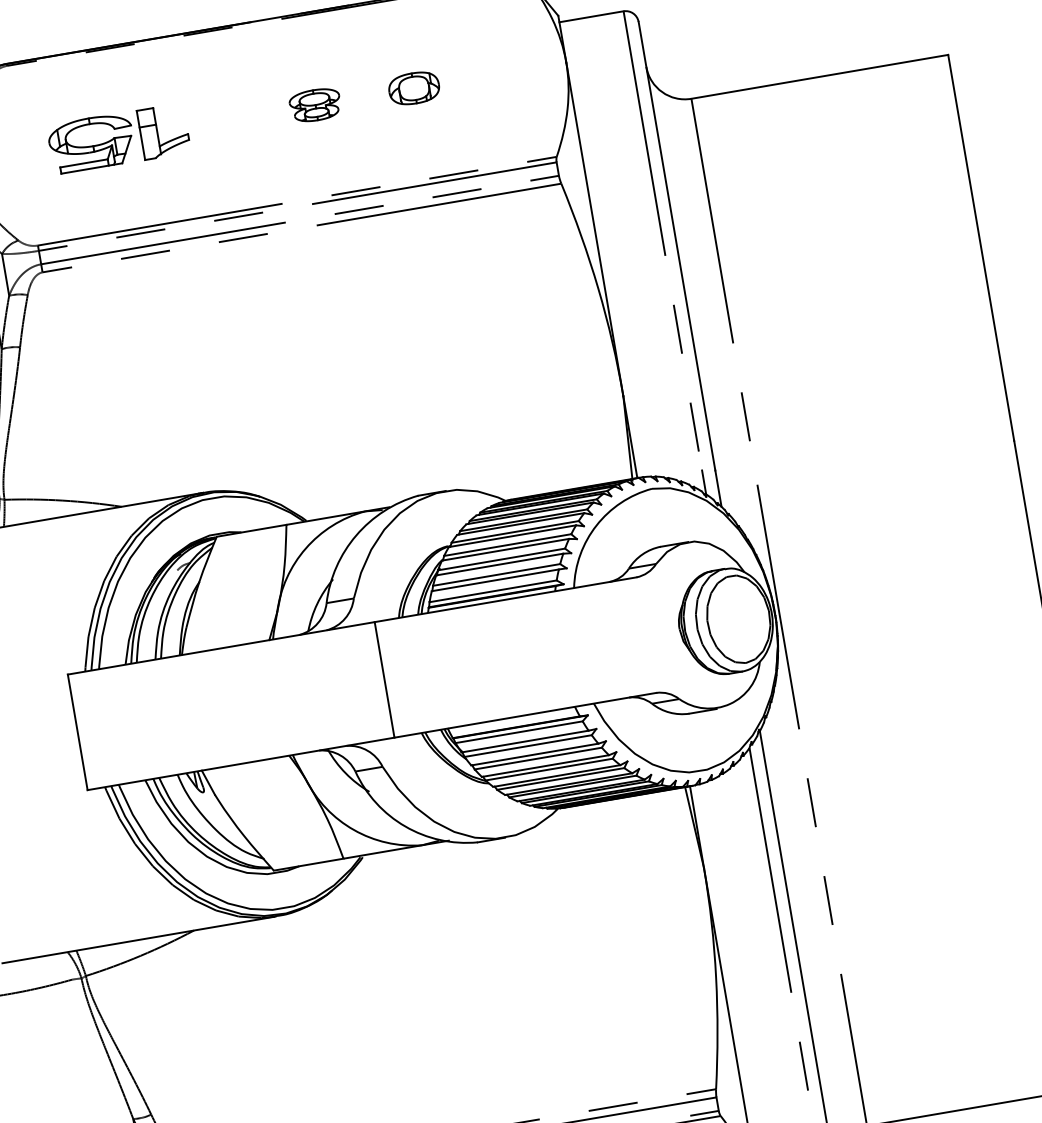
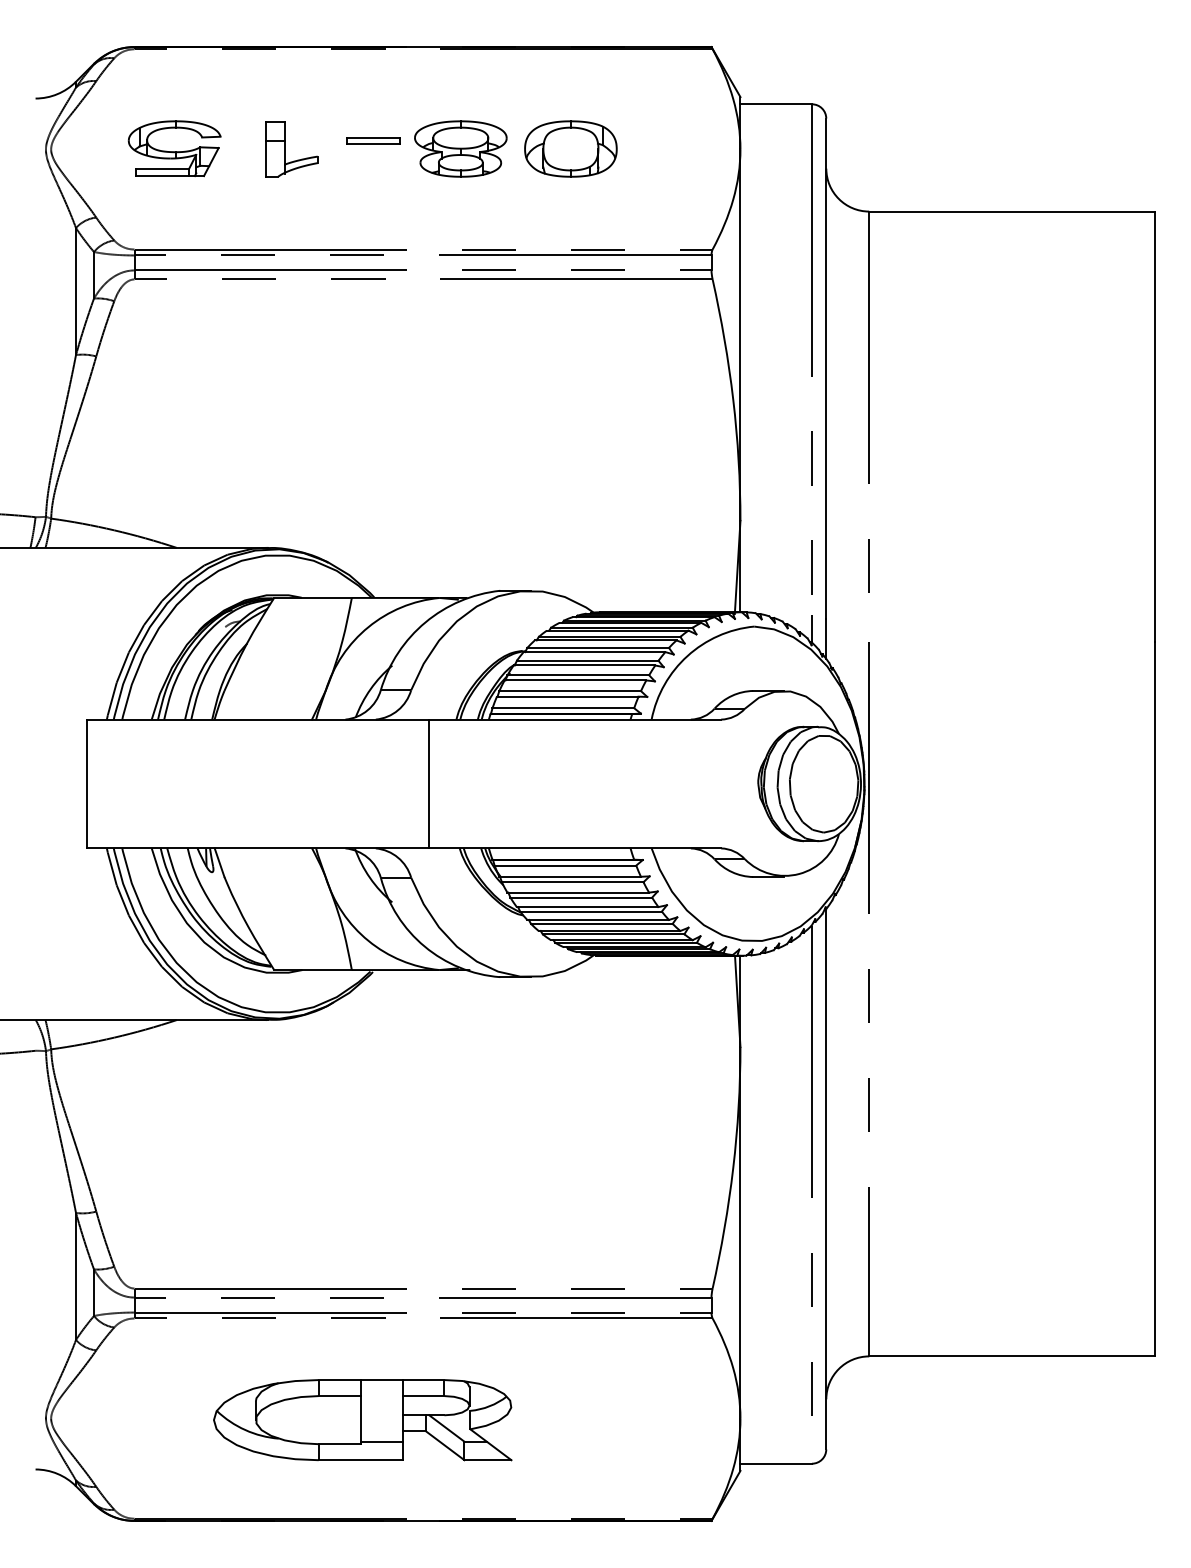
part: (413, 88) -> (570, 148), size x1.67
part: (315, 104) -> (460, 148), size x1.67
part: (235, 111) -> (373, 140), added
part: (91, 143) -> (174, 148), moved

